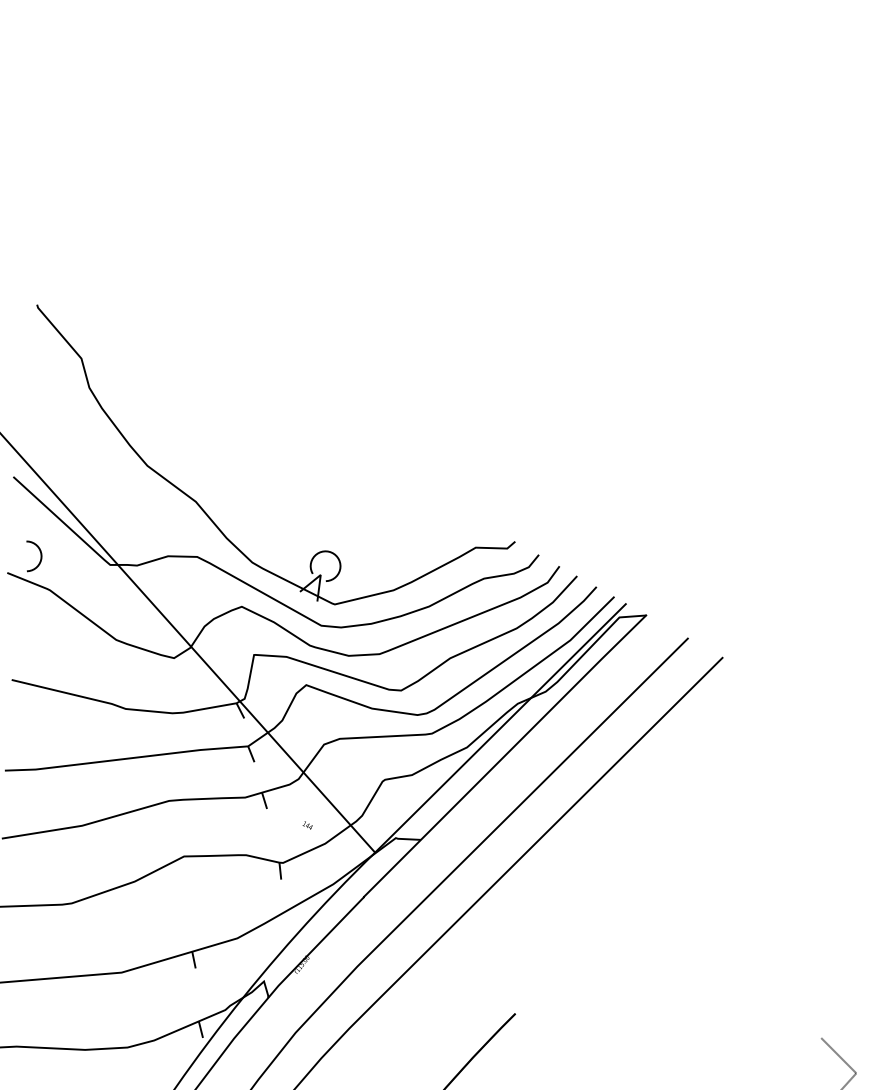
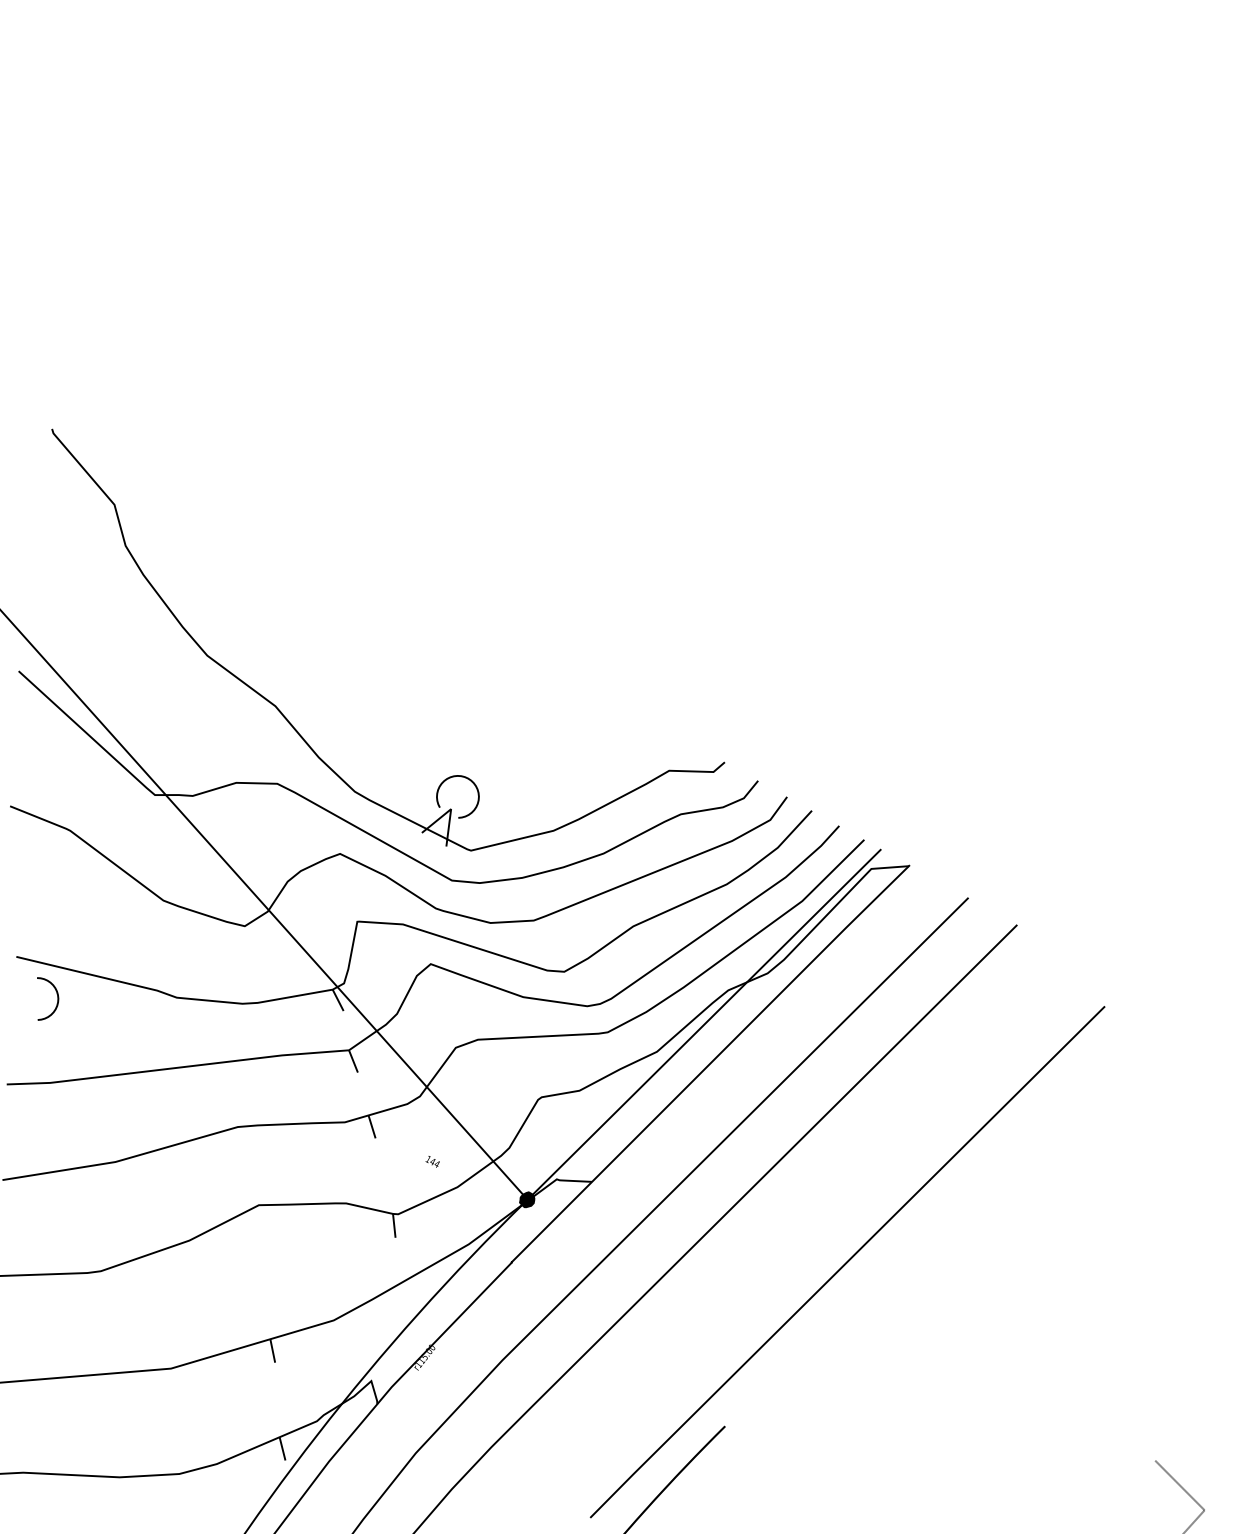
curve: (40, 553) -> (56, 994), moved
fill: (374, 852) -> (526, 1199), added
line: (602, 897) -> (847, 1262), added

